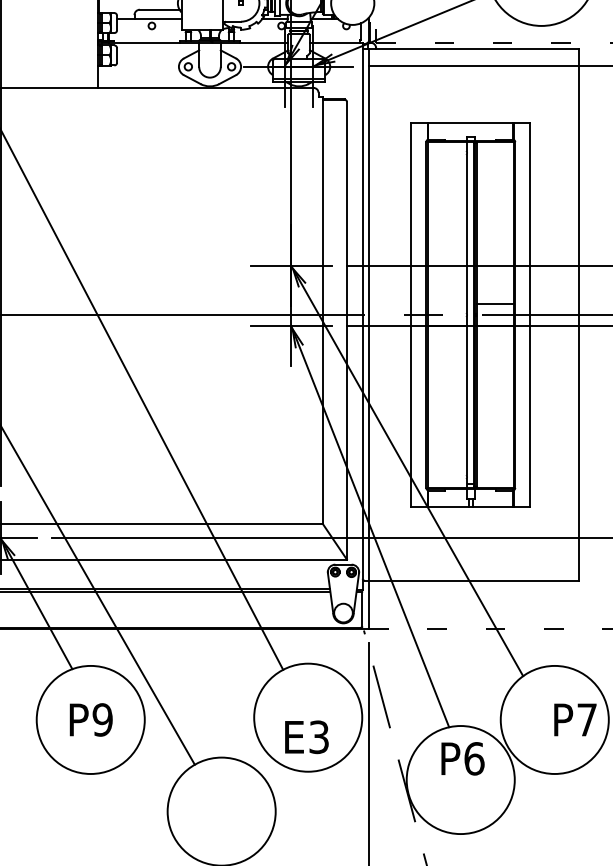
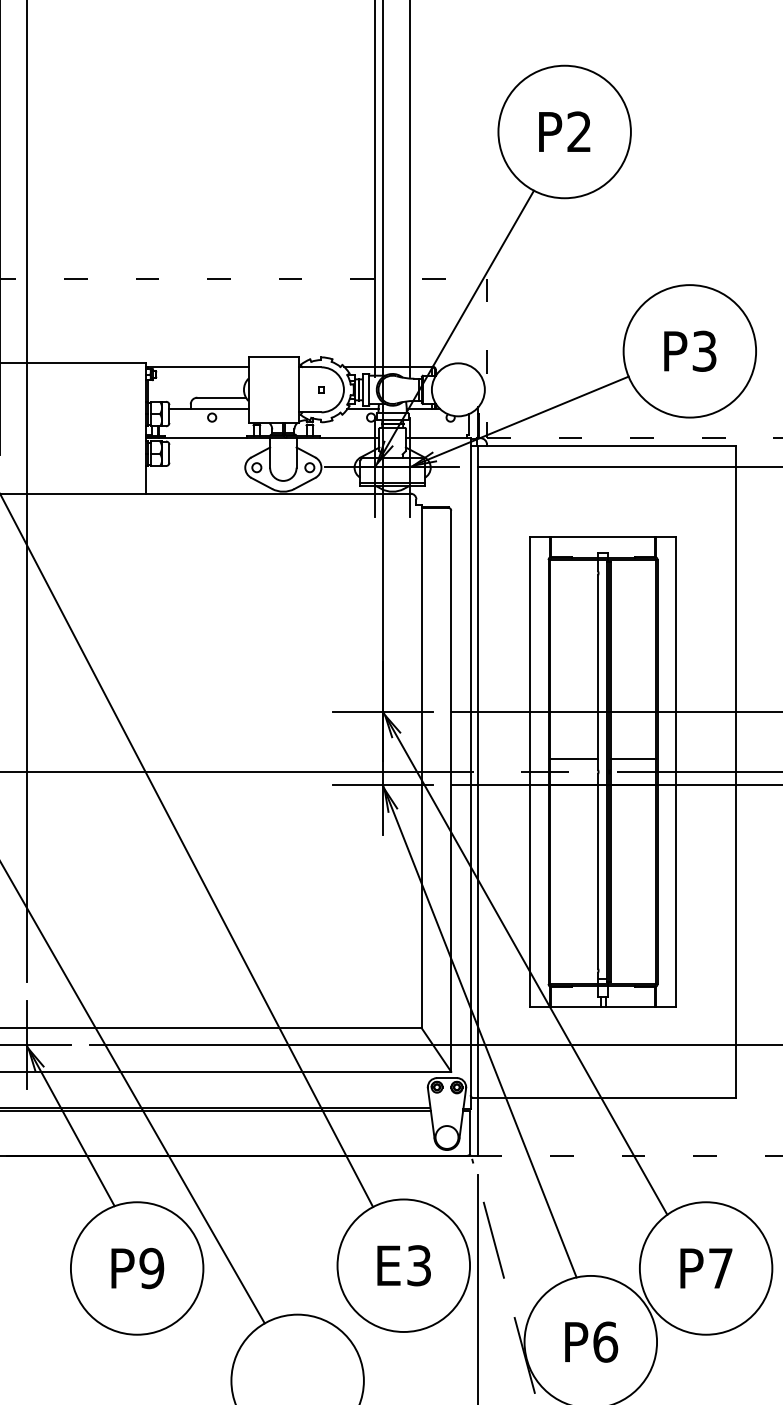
line: (447, 304) -> (574, 758), added
text: (575, 719) -> (706, 1268), moved
text: (306, 737) -> (403, 1265), moved
text: (462, 758) -> (591, 1341), moved

